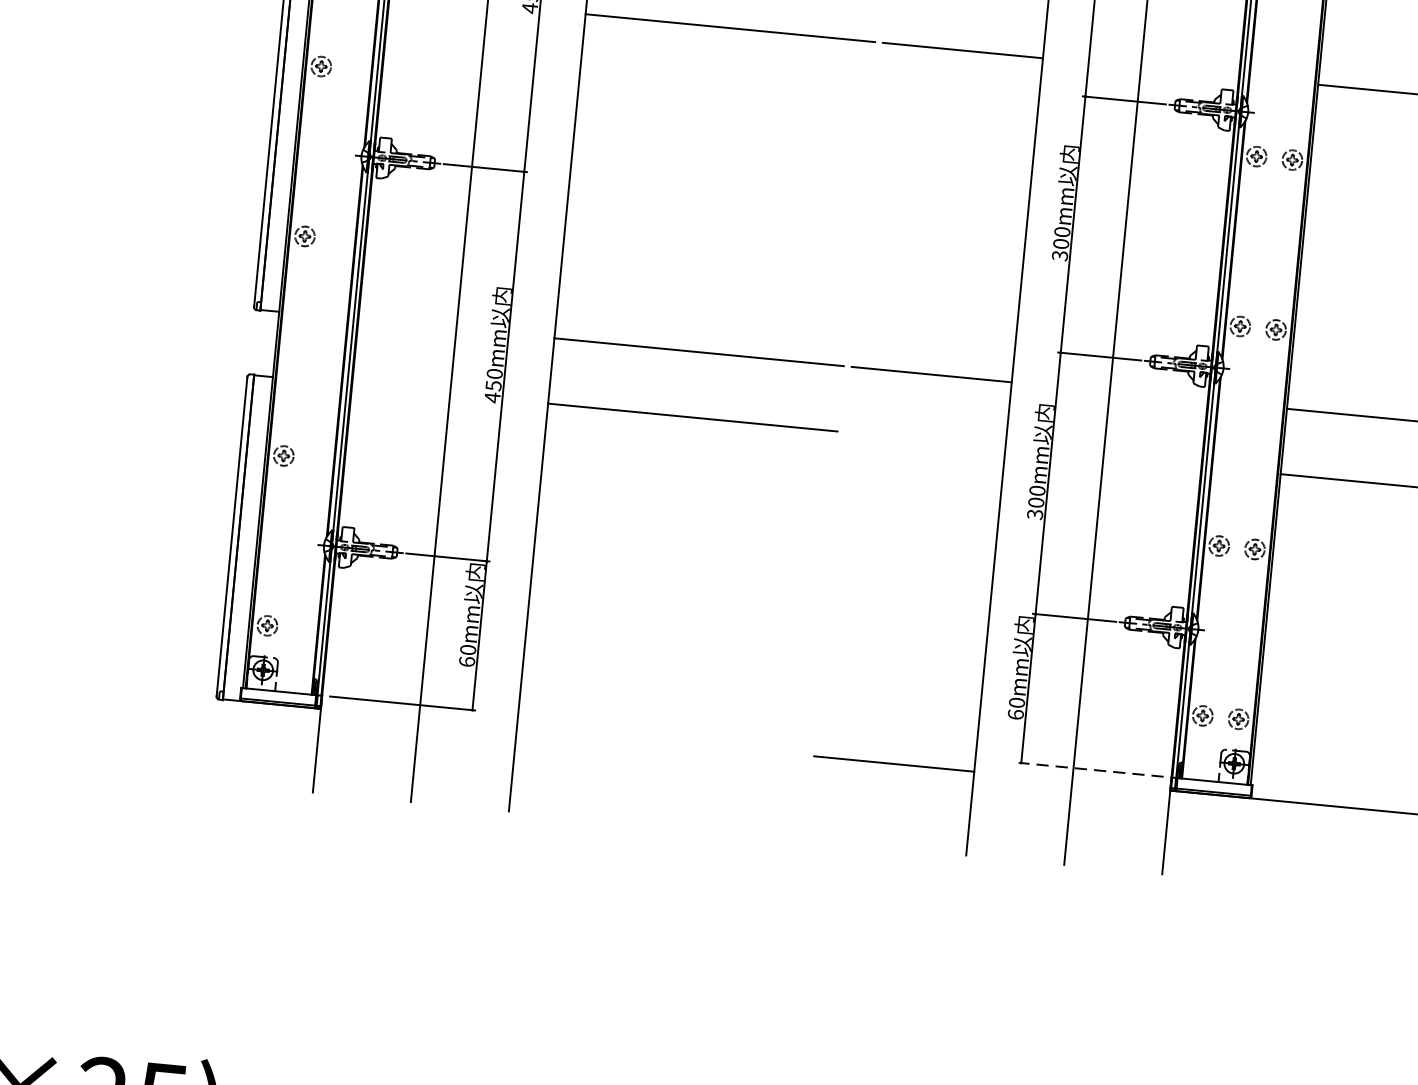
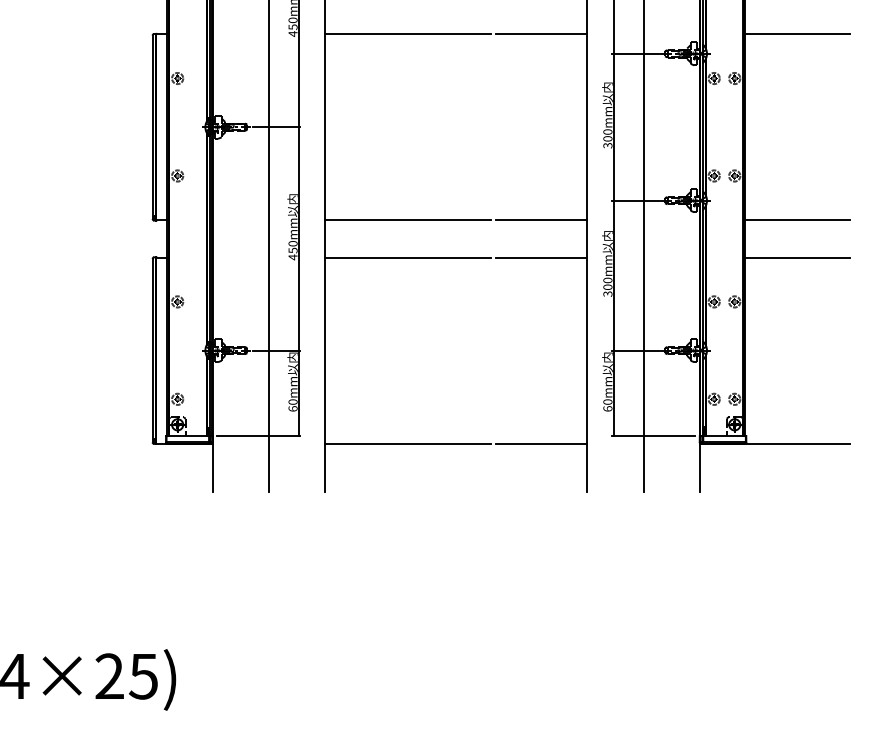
line: (925, 439) -> (541, 257), added
line: (662, 741) -> (408, 443), added
line: (1090, 770) -> (653, 436), dashed -> solid

